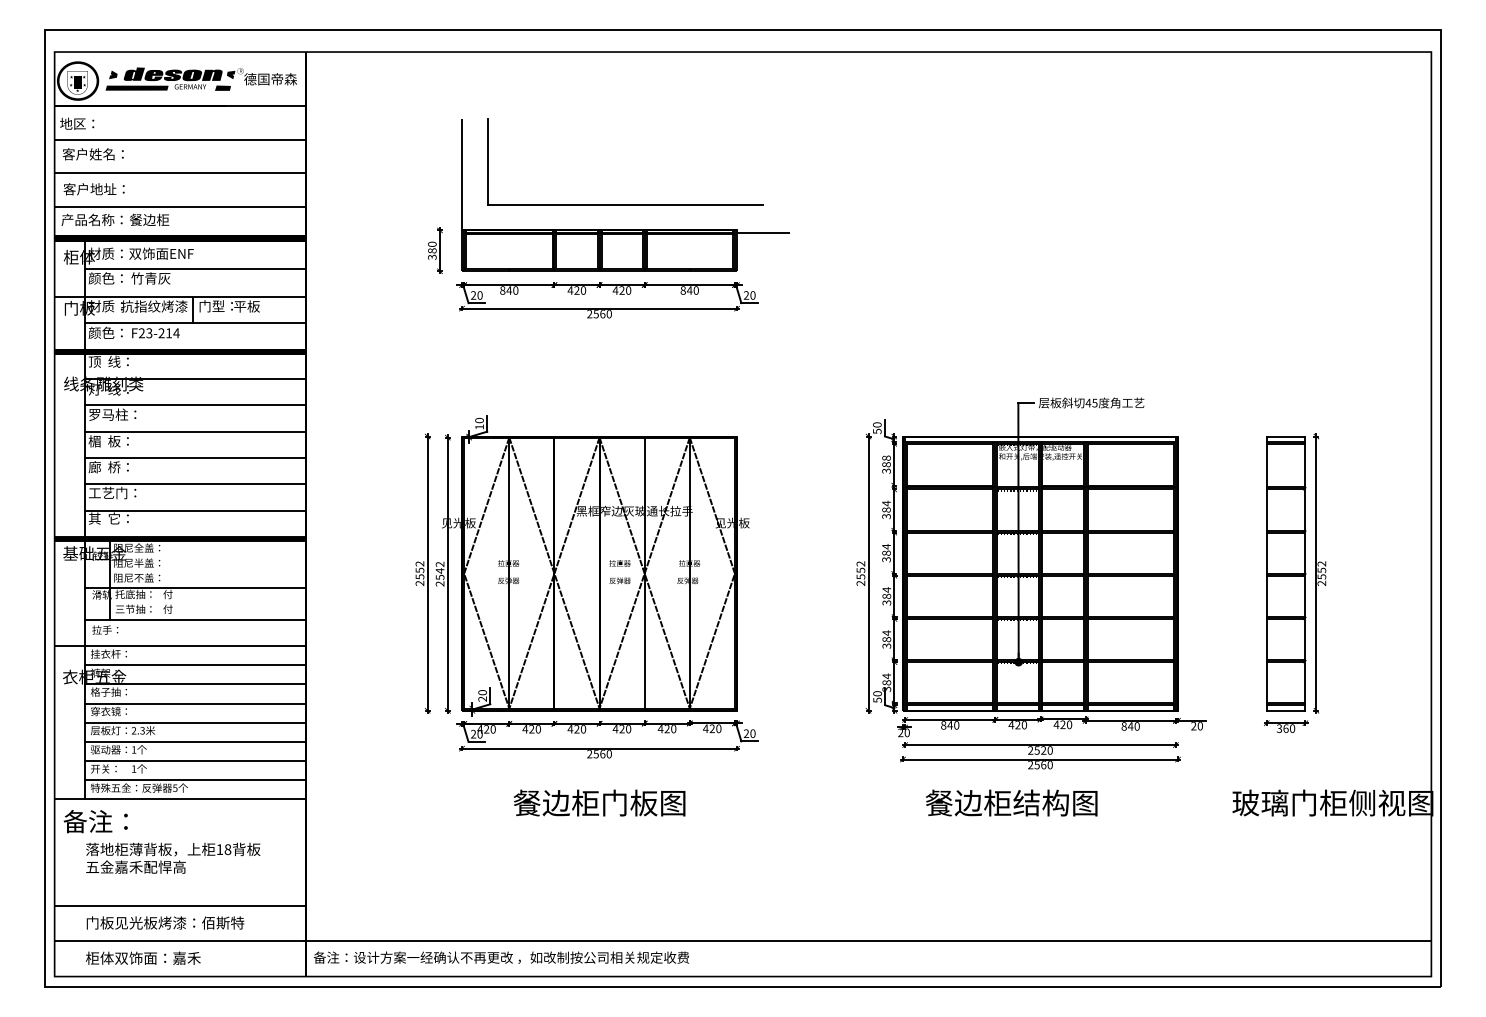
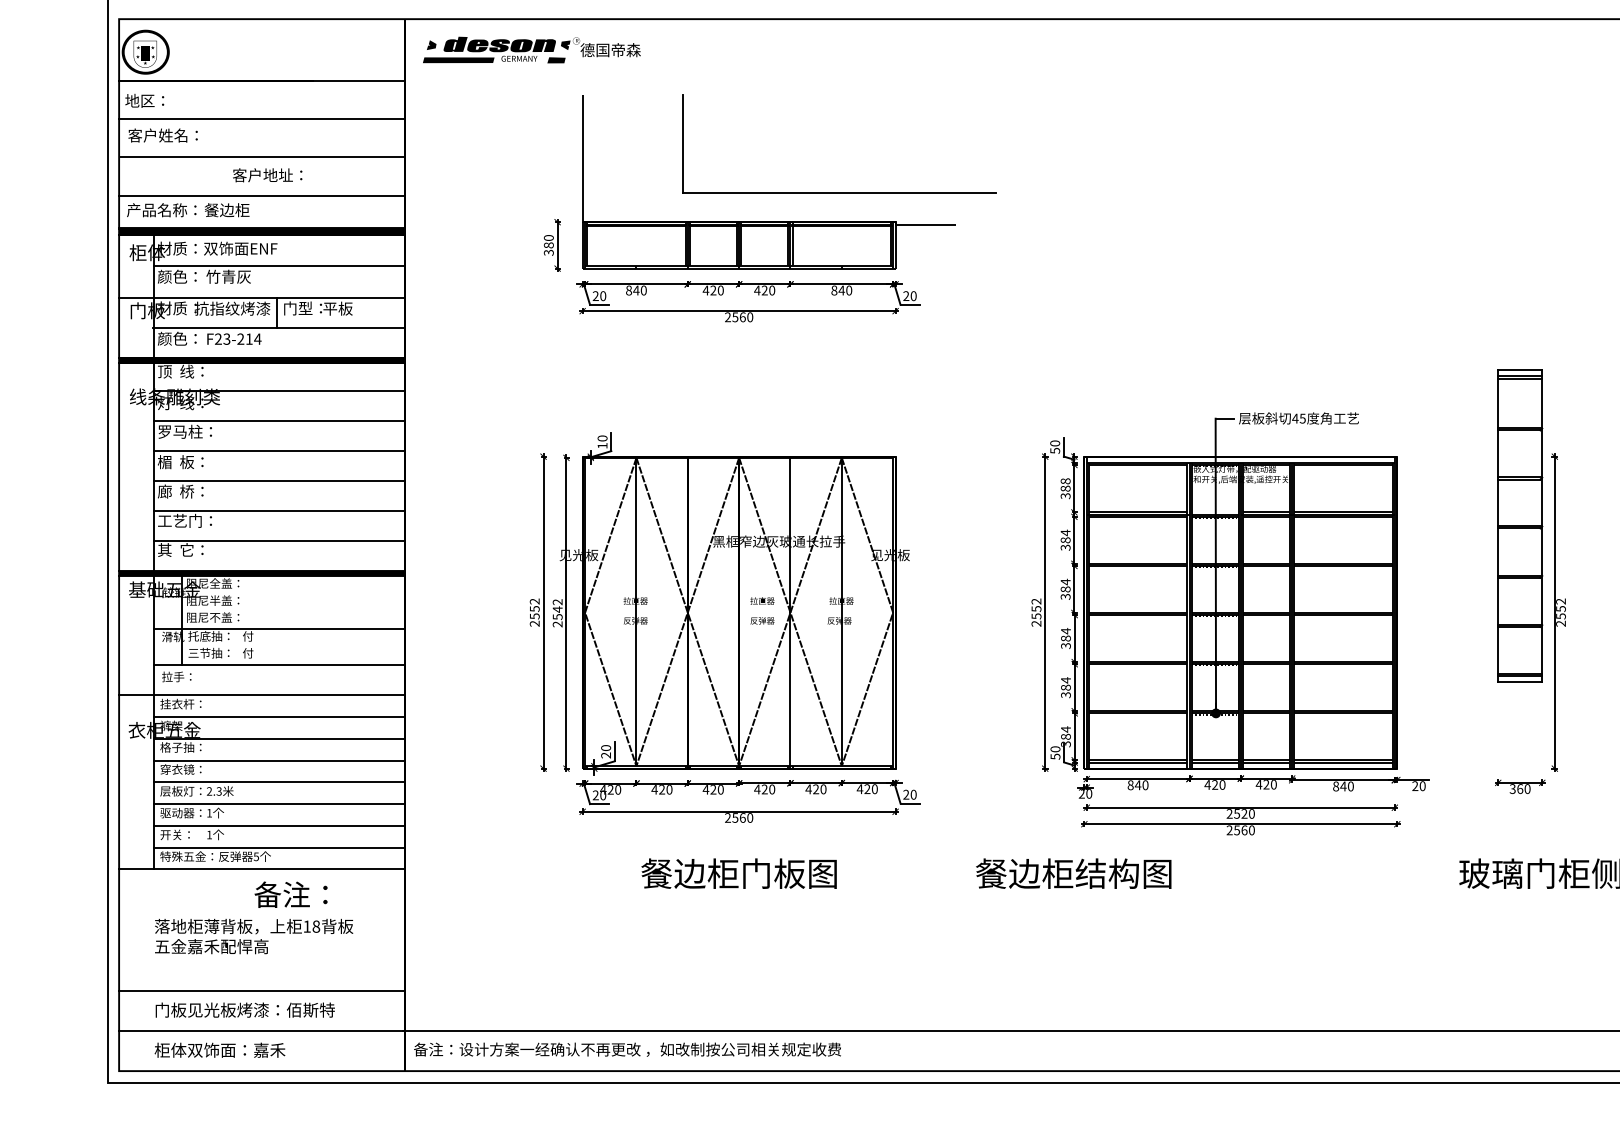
text: (200, 78) -> (530, 49), moved
text: (93, 189) -> (266, 175), moved
part: (625, 204) -> (839, 192), moved
part: (1286, 573) -> (1520, 526), moved
text: (1011, 802) -> (1073, 873), moved
text: (95, 821) -> (290, 894), moved

